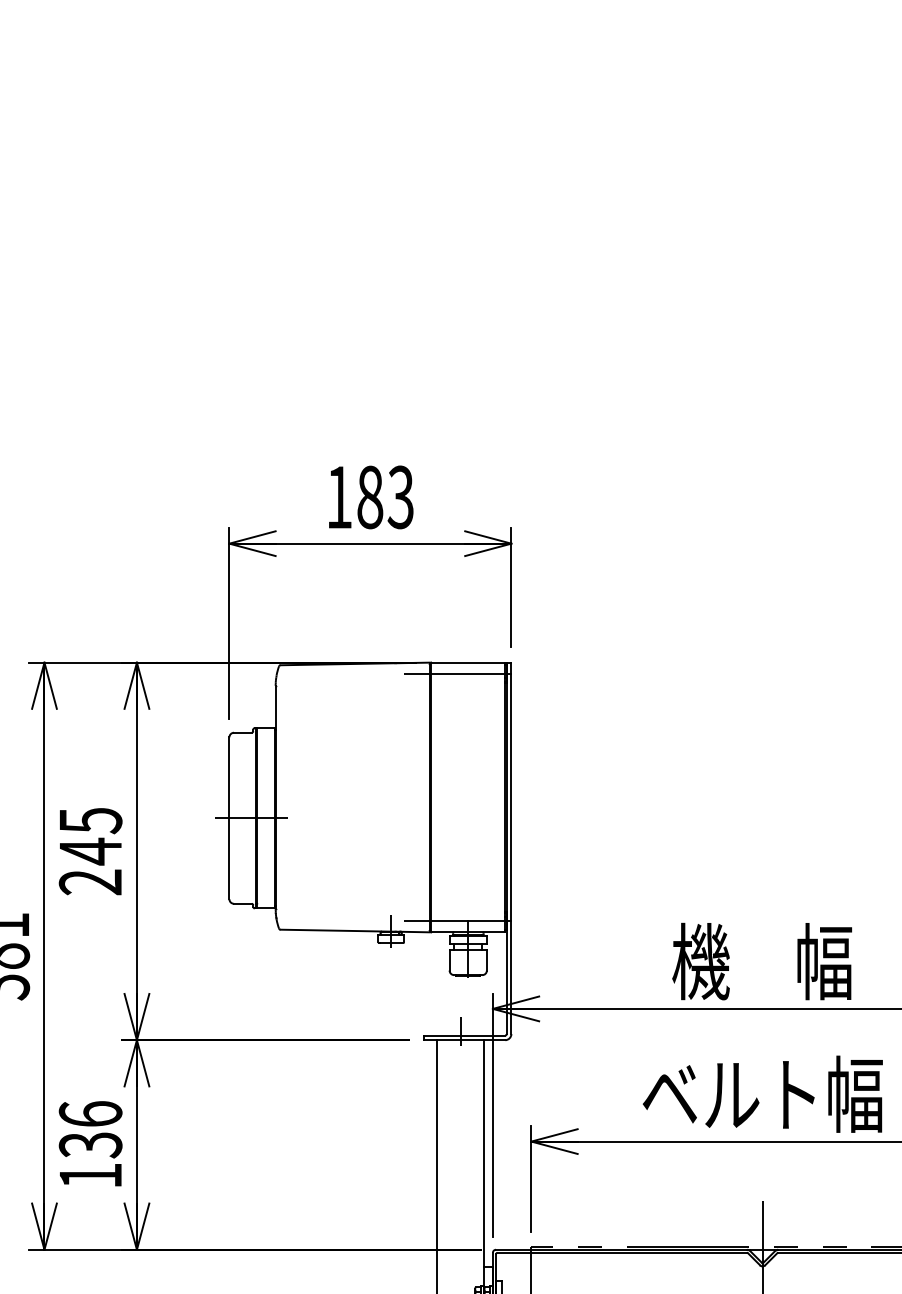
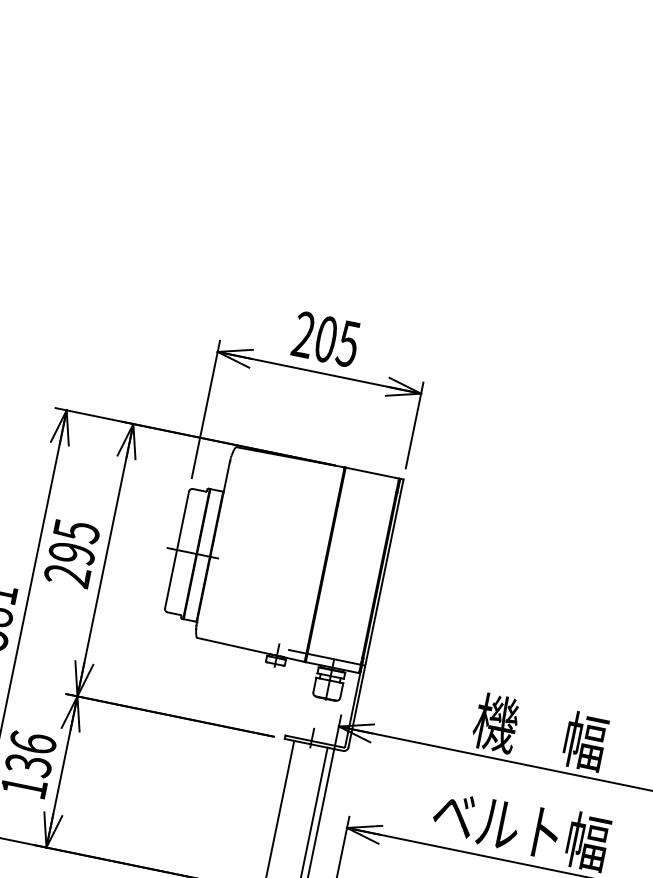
text: (369, 497) -> (325, 339), 183 -> 205
line: (458, 674) -> (363, 480), removed
text: (90, 851) -> (71, 553), 245 -> 295

